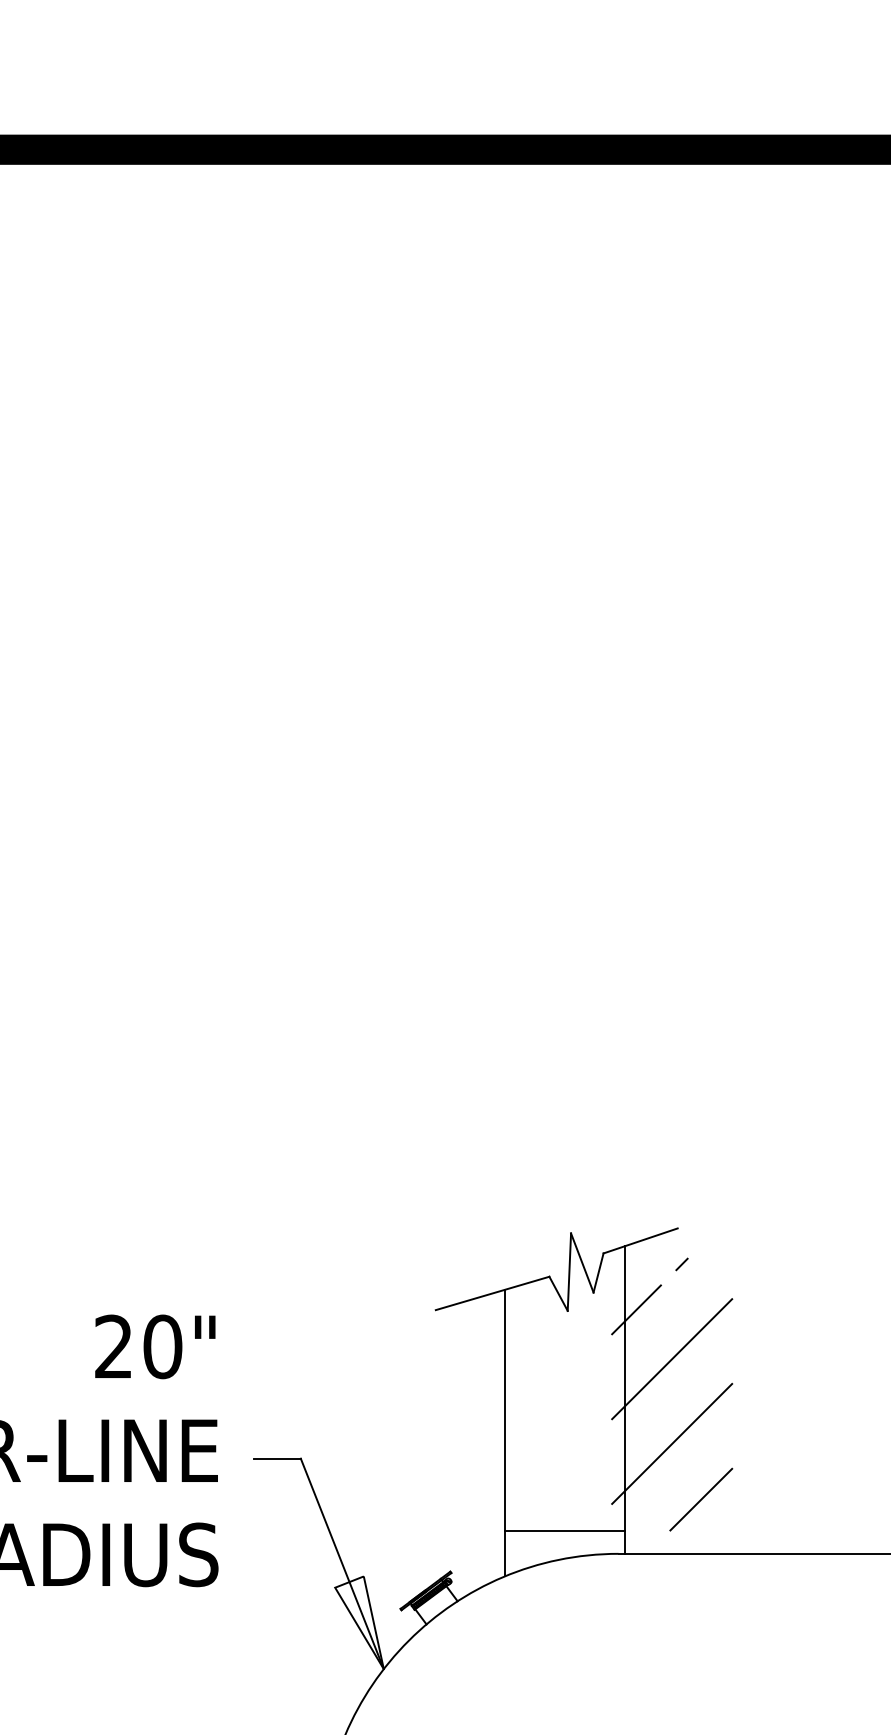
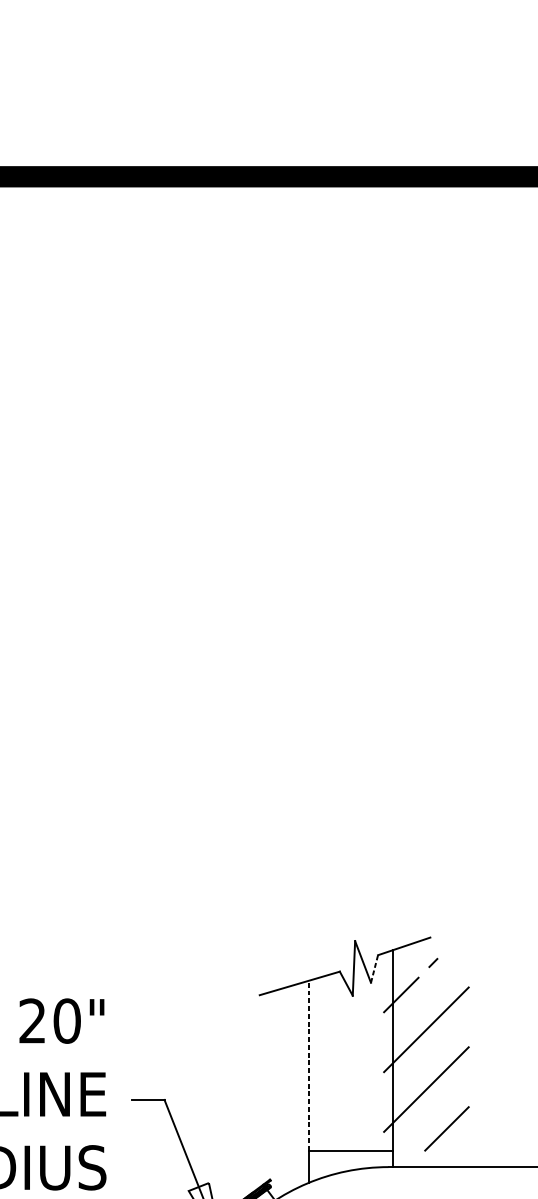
line: (598, 1272) -> (374, 968), solid -> dashed
line: (505, 1409) -> (308, 1065), solid -> dashed

